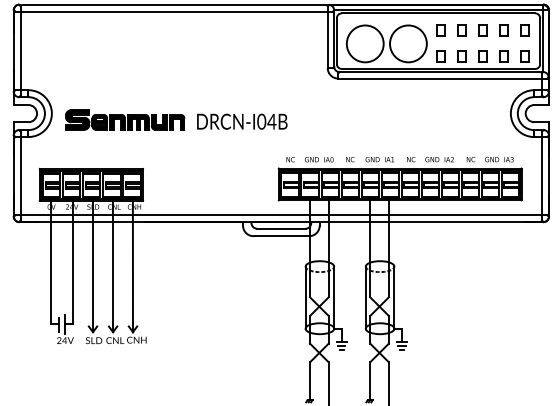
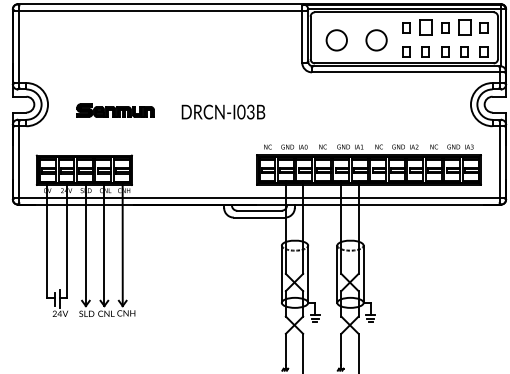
part: (461, 29) -> (425, 27), size x1.6
part: (503, 29) -> (464, 27), size x1.6
circle: (364, 44) -> (336, 40), size x0.6
circle: (408, 44) -> (376, 40), size x0.6
part: (125, 119) -> (115, 110), size x0.7
text: (271, 121) -> (250, 111), DRCN-I04B -> DRCN-I03B

